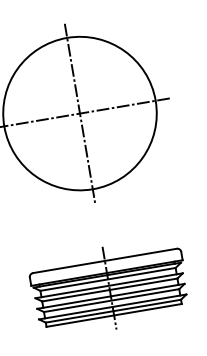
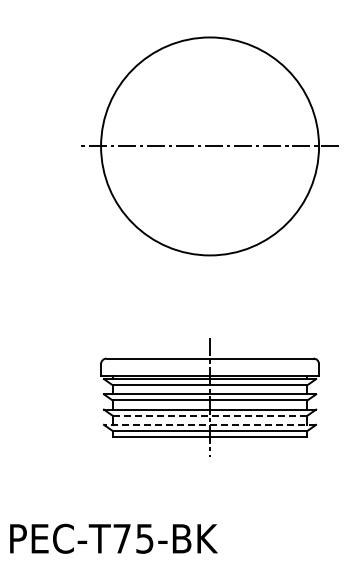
line: (80, 113) -> (210, 146), removed
line: (111, 300) -> (209, 415), solid -> dashed
line: (112, 306) -> (209, 424), solid -> dashed

